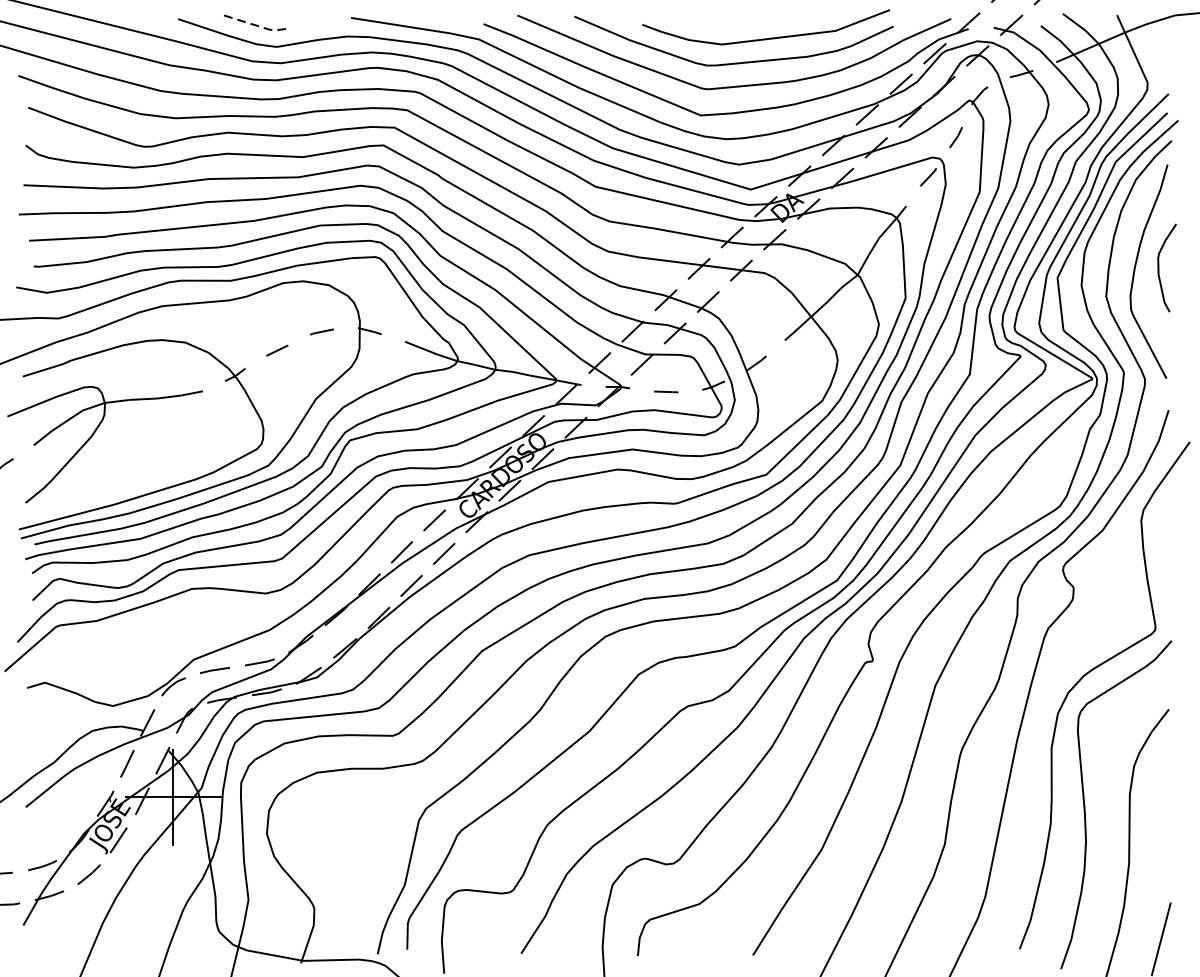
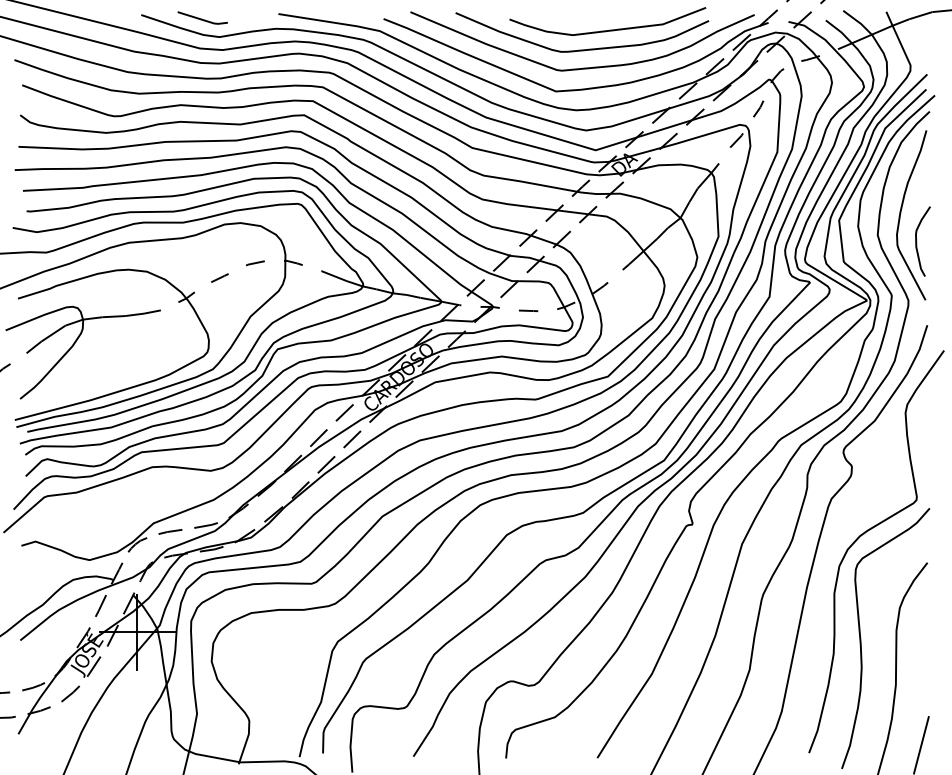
line: (256, 26) -> (203, 20), dashed -> solid
curve: (1160, 267) -> (917, 241), moved

